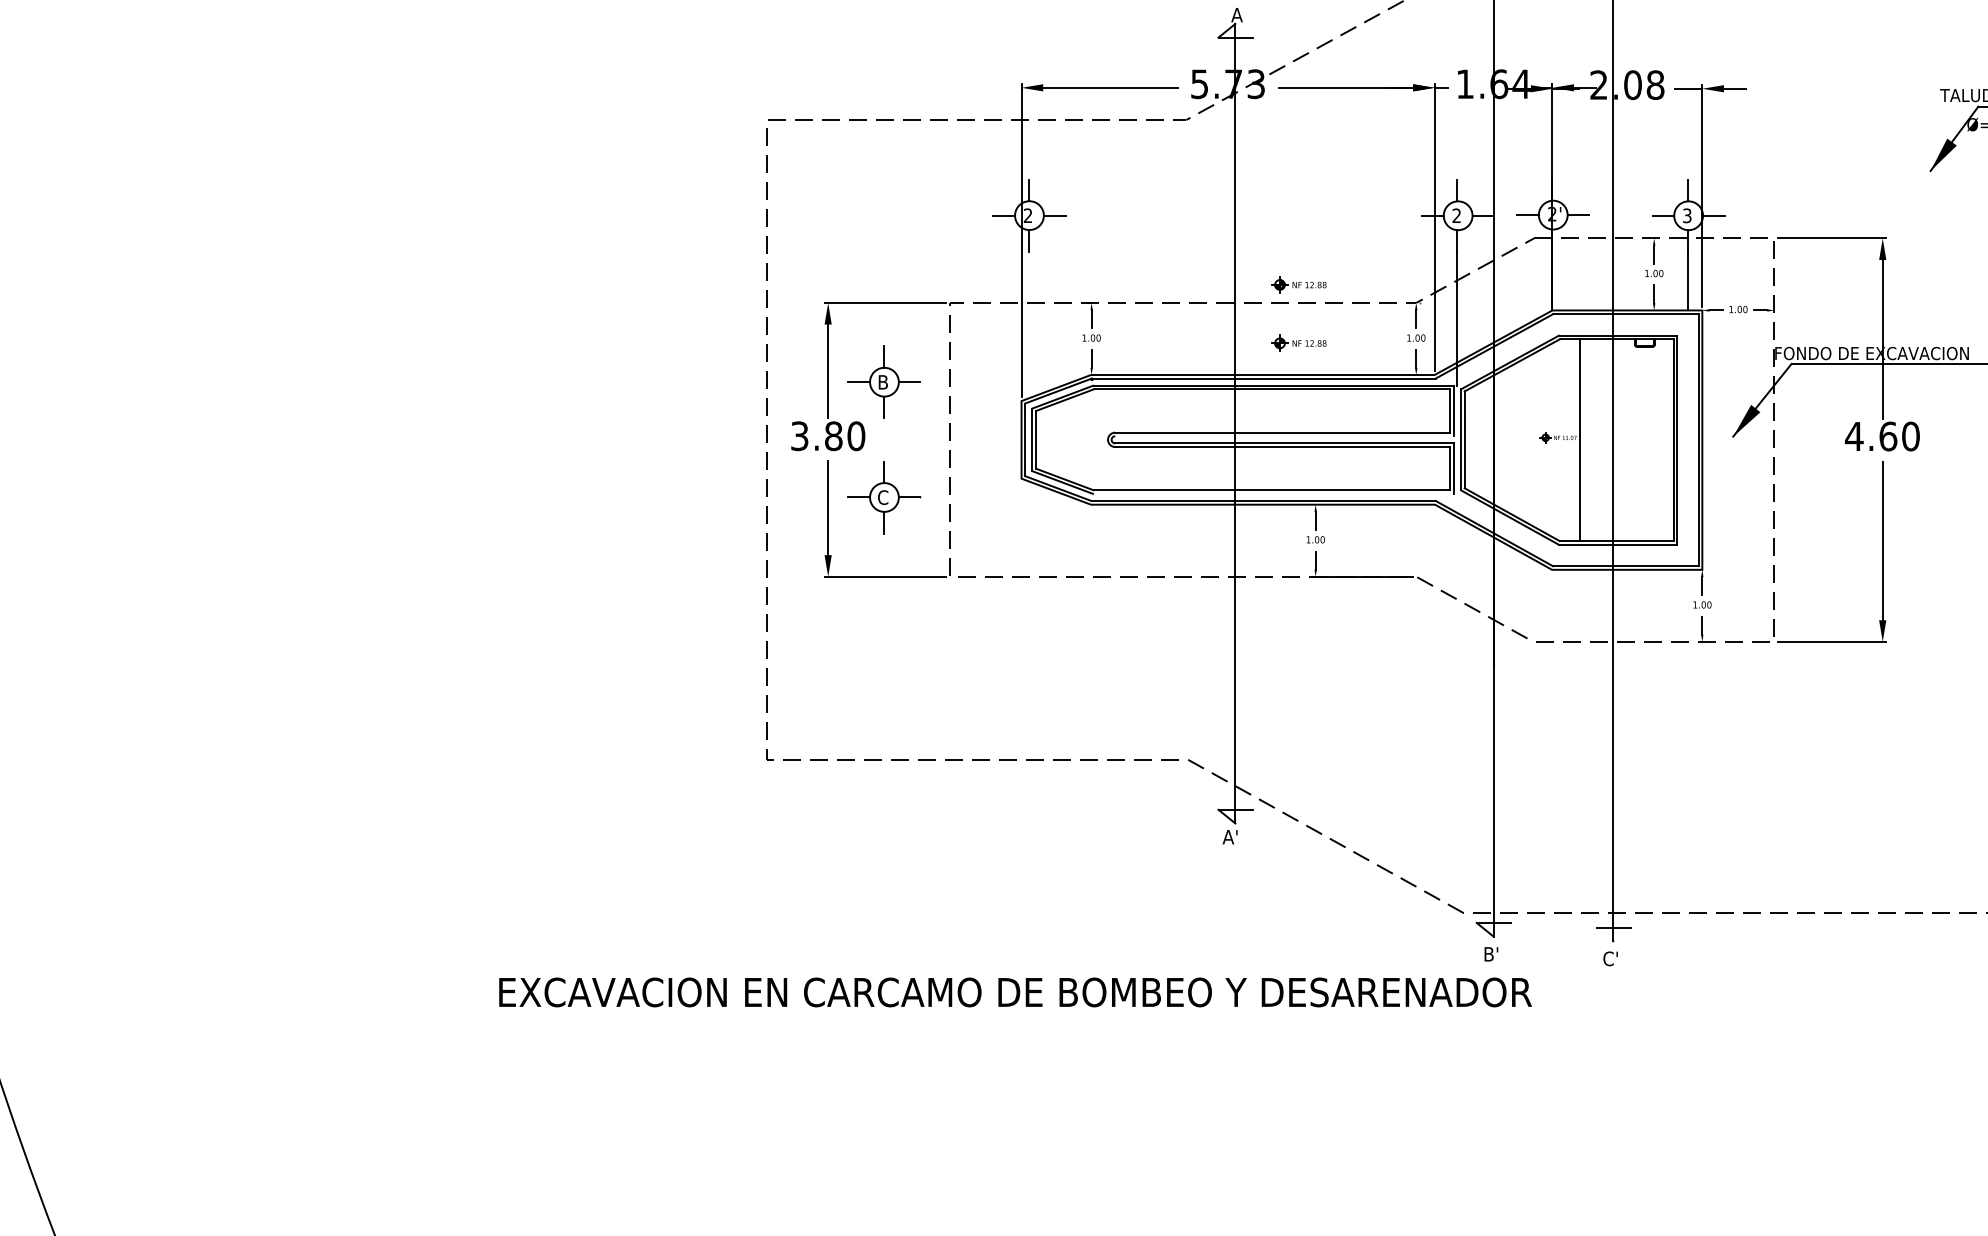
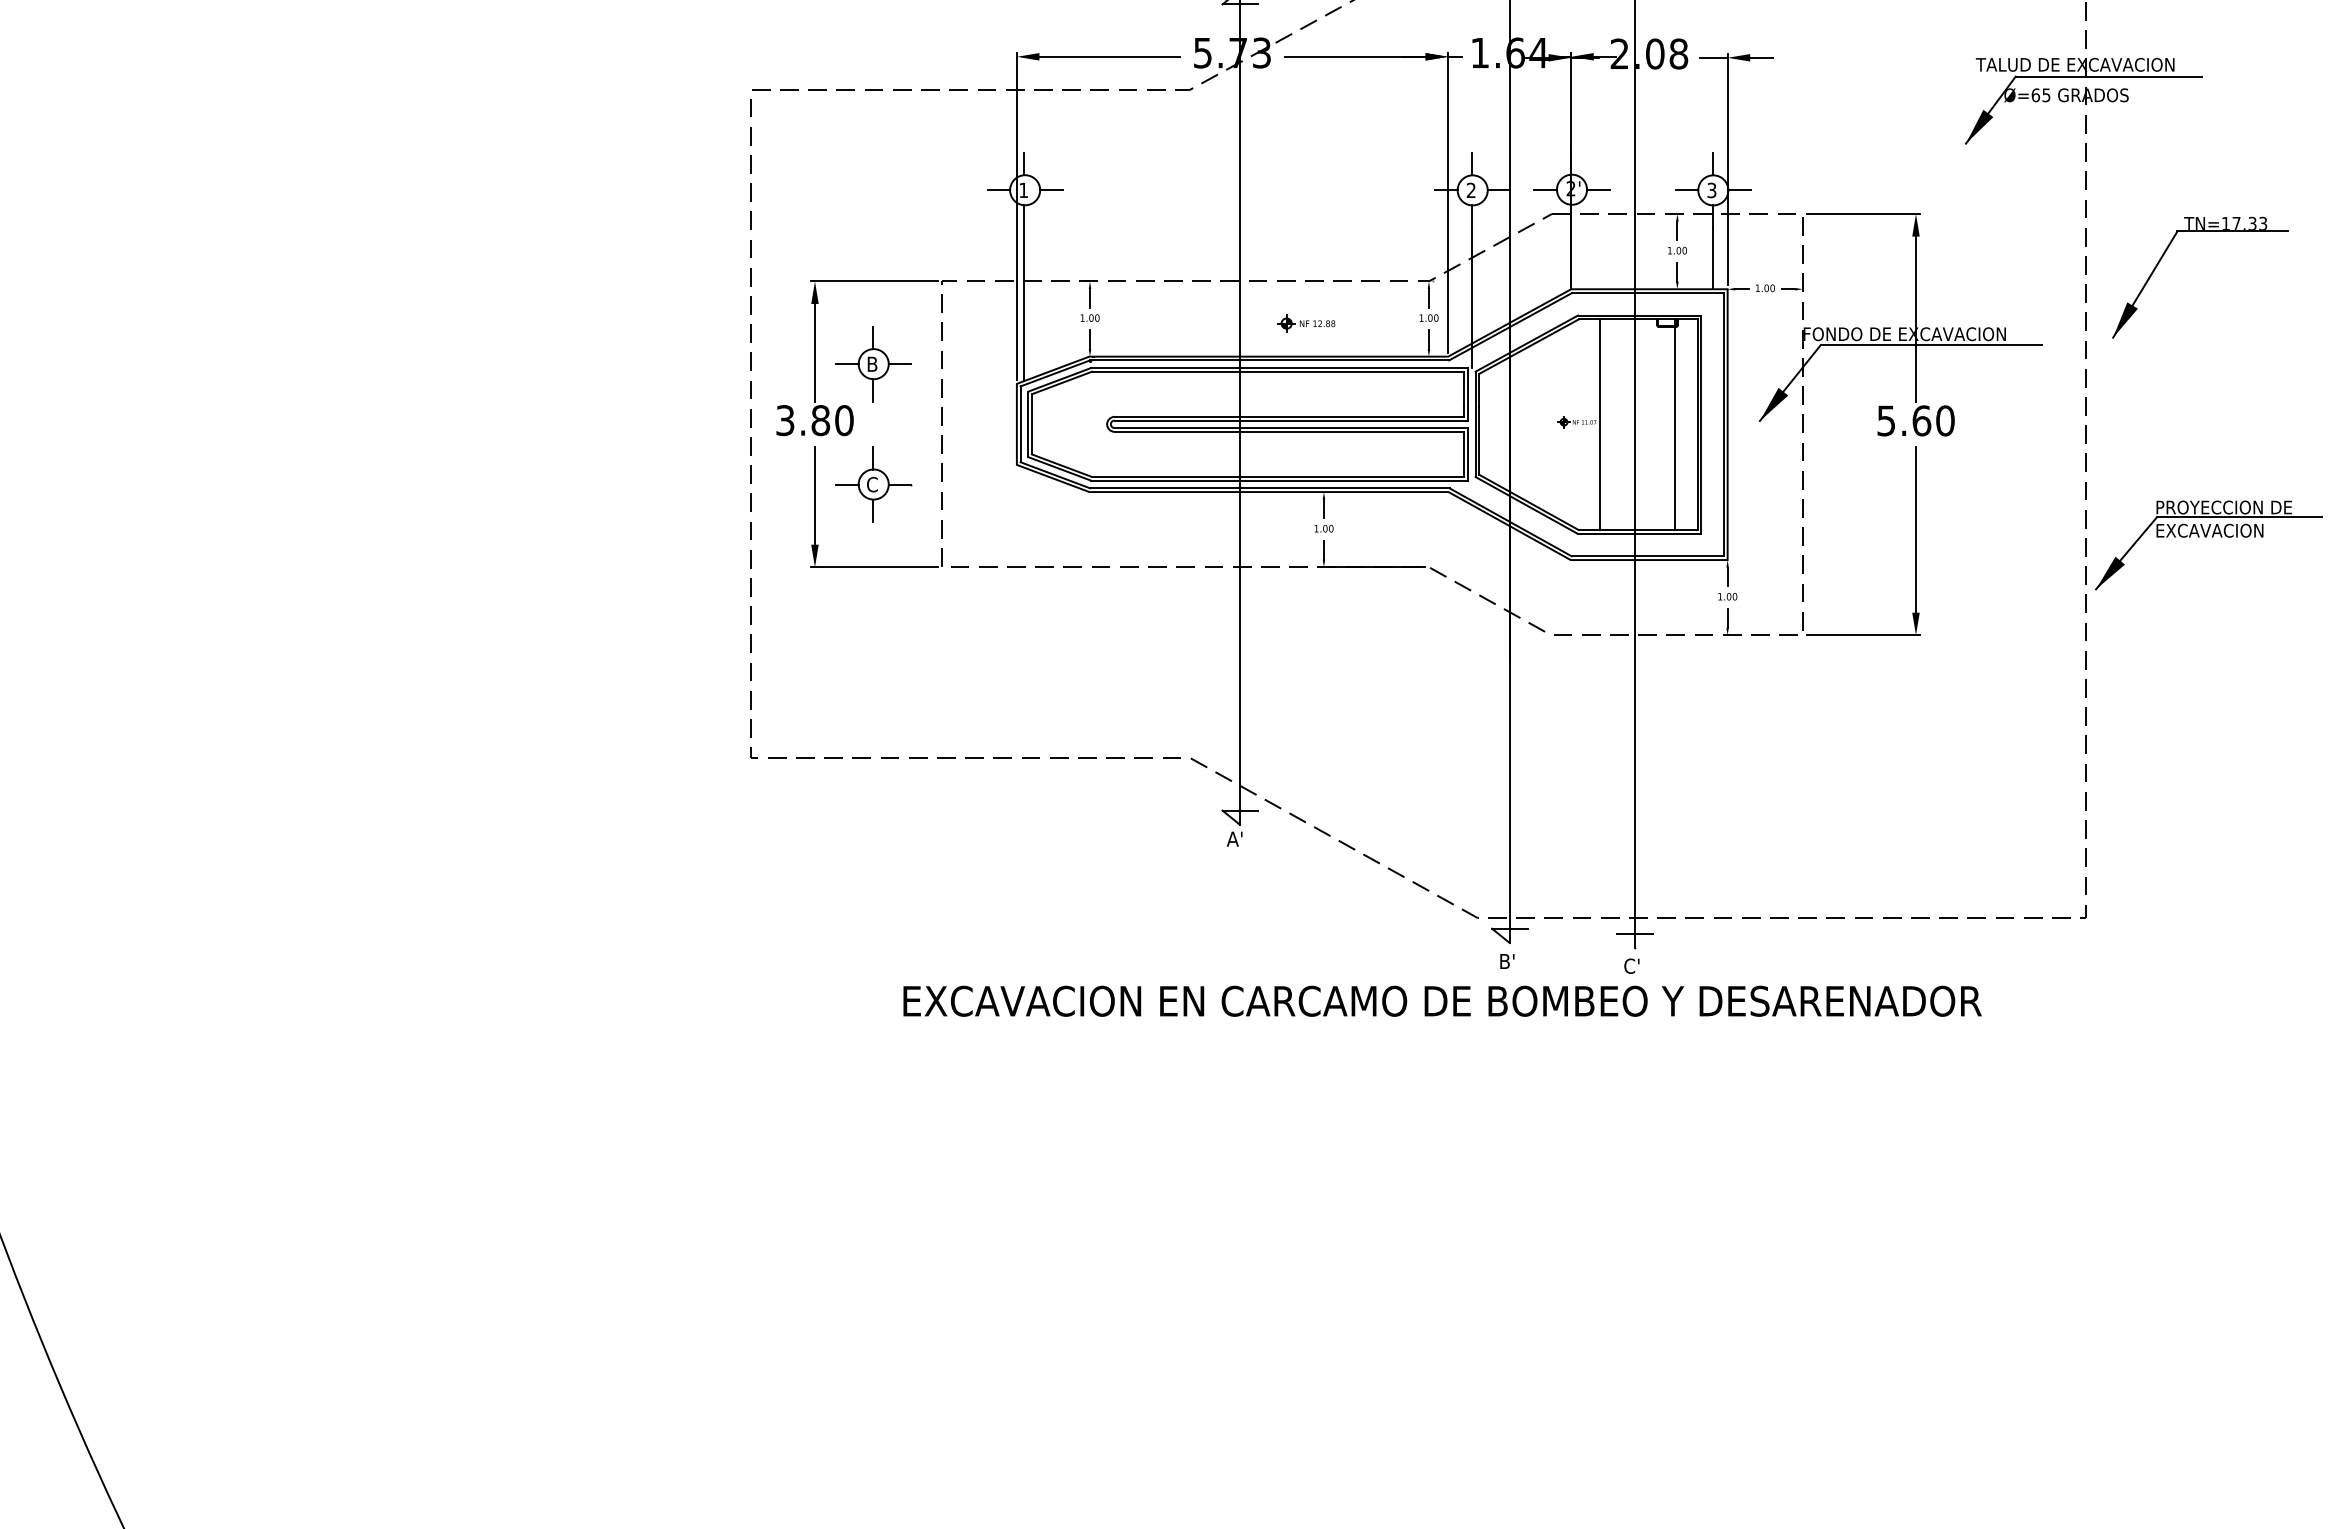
text: (1027, 214) -> (1023, 189), 2 -> 1
part: (1298, 284) -> (1306, 262), removed
line: (1028, 325) -> (1024, 304), added
line: (1284, 436) -> (1291, 420), added
text: (1854, 436) -> (1886, 420), 4.60 -> 5.60
line: (1651, 439) -> (1674, 424), added
line: (1273, 493) -> (1279, 480), added
text: (1015, 991) -> (1442, 1000), moved

